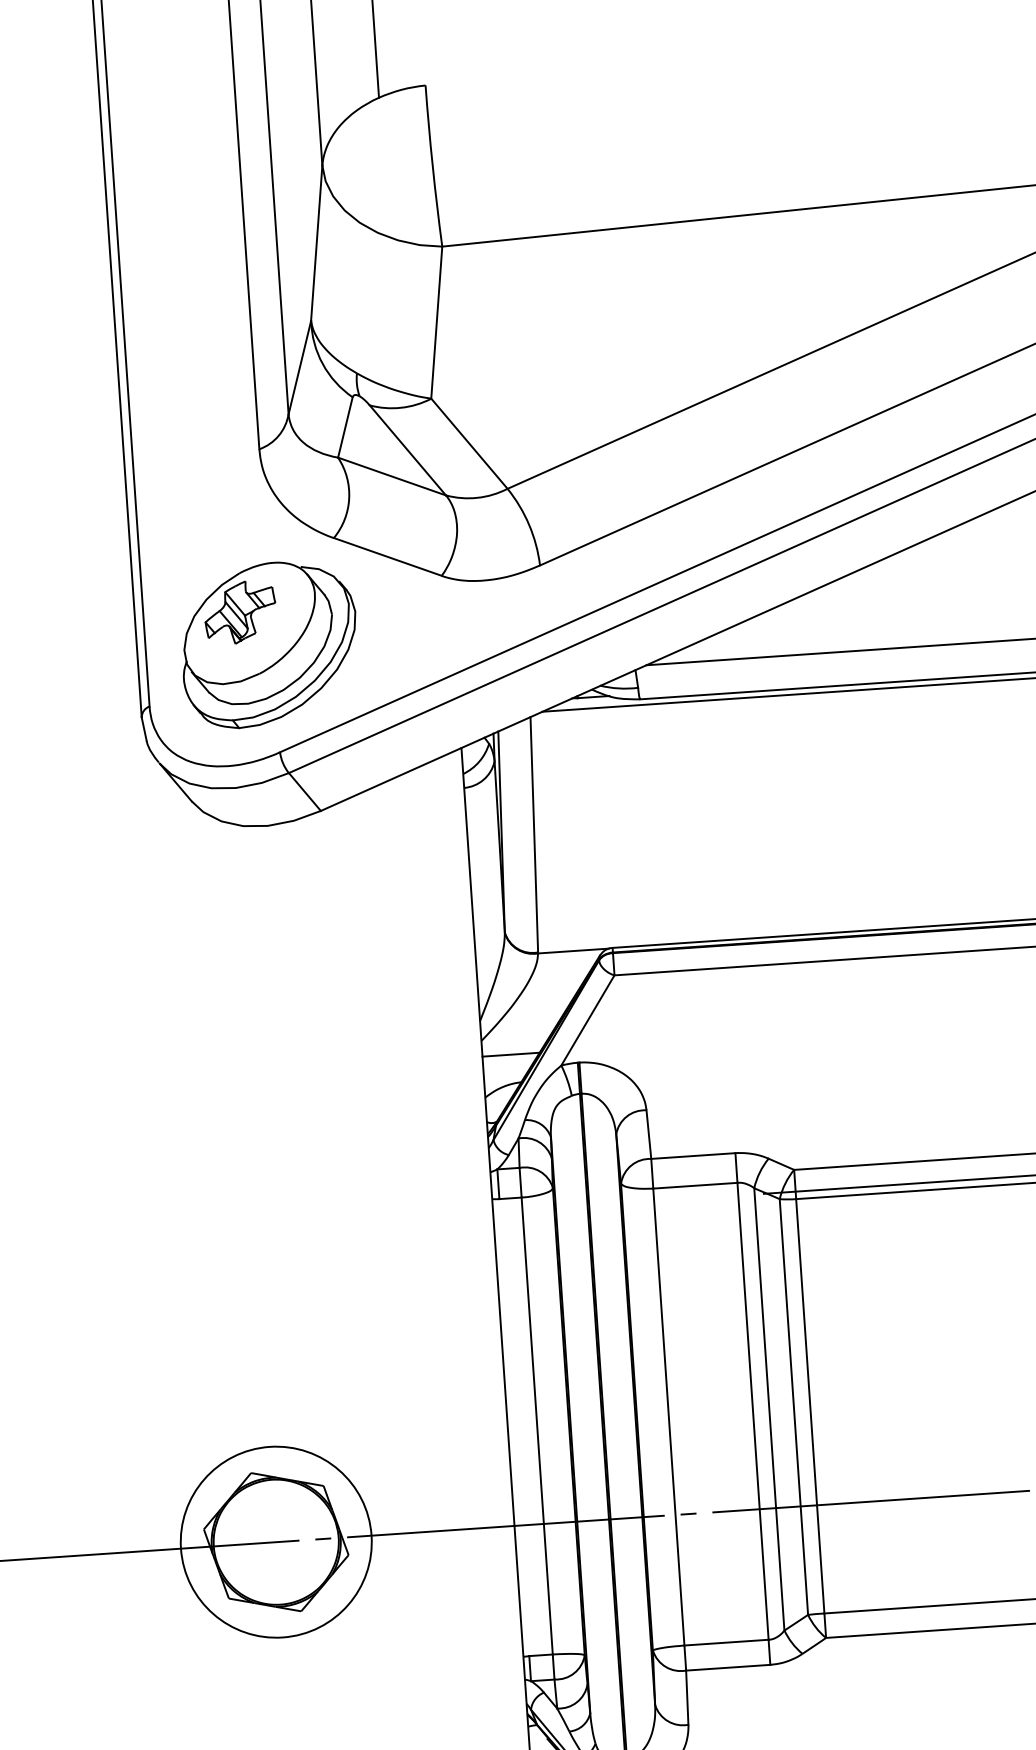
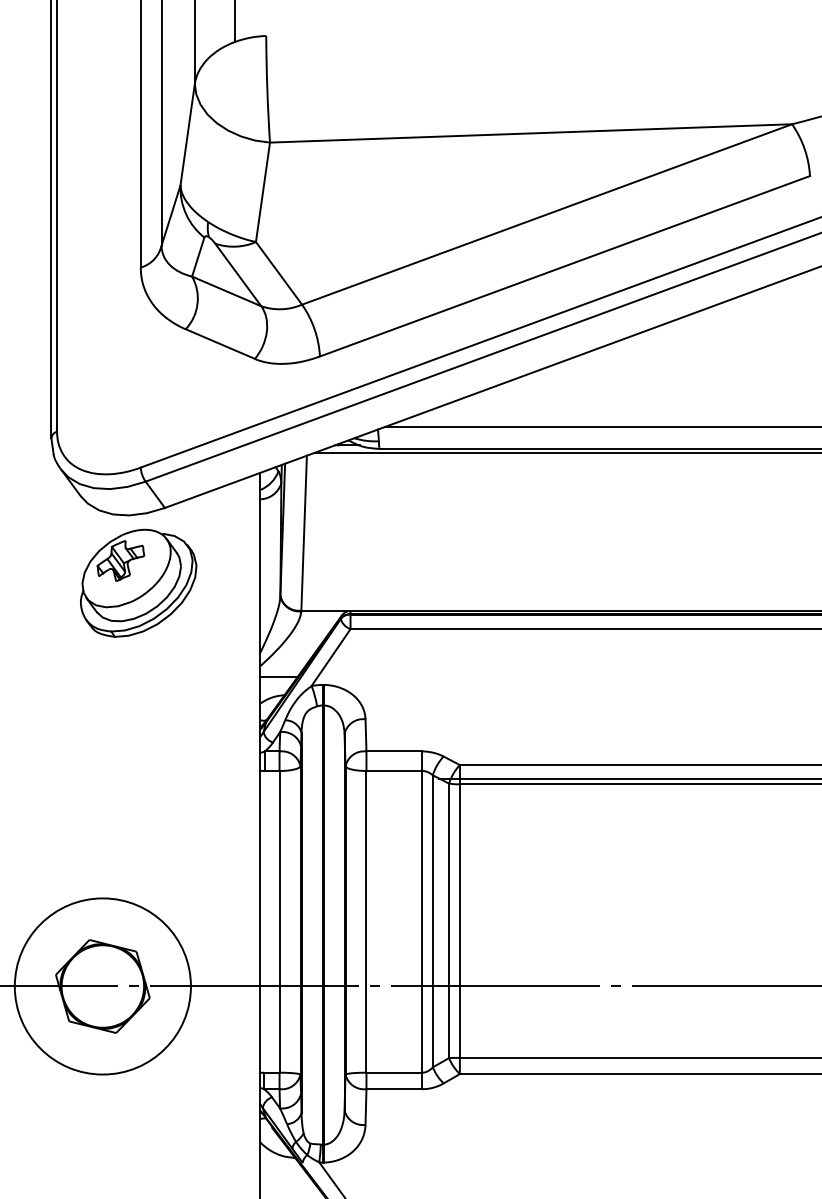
part: (269, 643) -> (138, 582), moved
circle: (275, 1542) -> (102, 986), size x1.4

